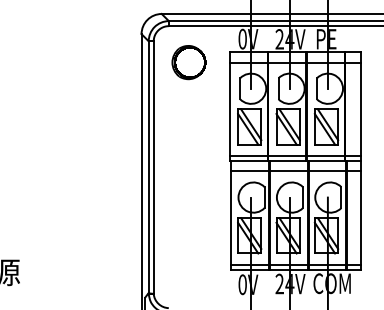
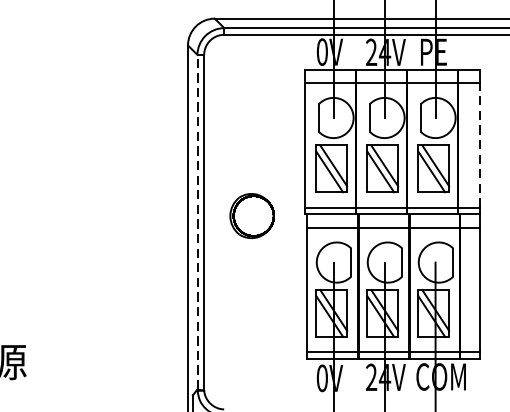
part: (188, 62) -> (251, 215), moved
line: (361, 109) -> (480, 145), solid -> dashed
line: (148, 167) -> (197, 222), solid -> dashed

